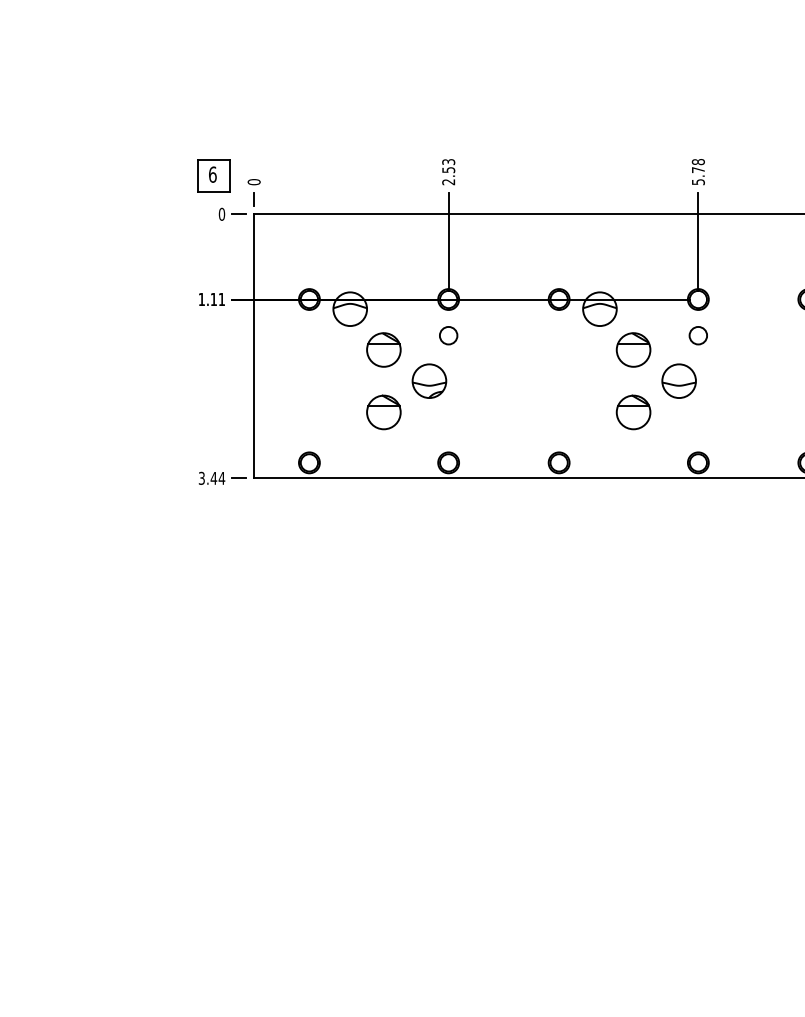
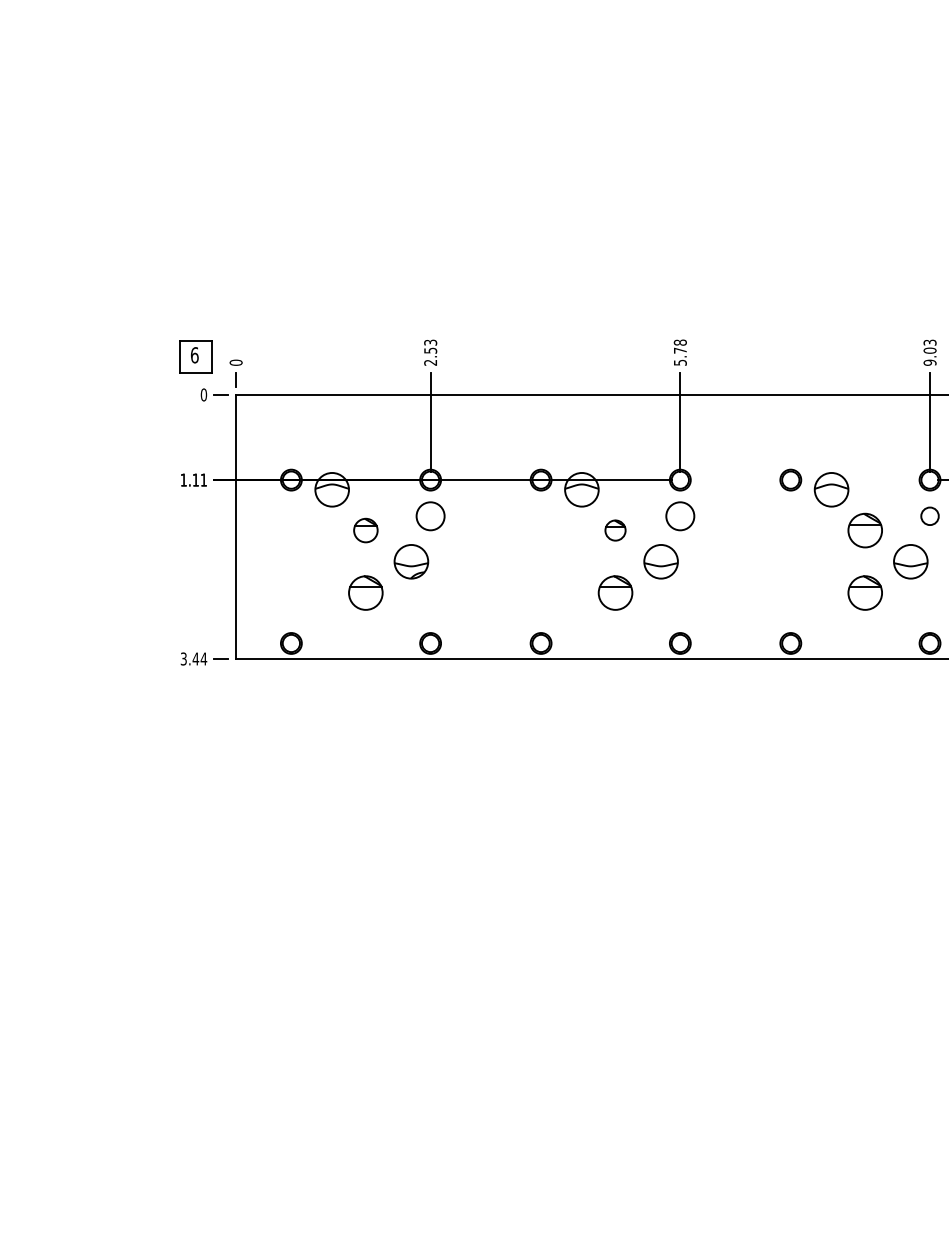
circle: (448, 335) -> (430, 516), size x1.6
circle: (698, 335) -> (680, 516), size x1.6
part: (383, 349) -> (365, 530), size x0.7
part: (633, 349) -> (615, 530), size x0.6

